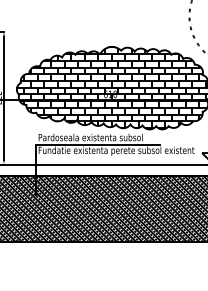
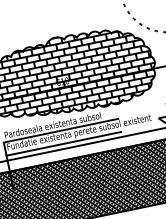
line: (98, 159) -> (64, 144), added

